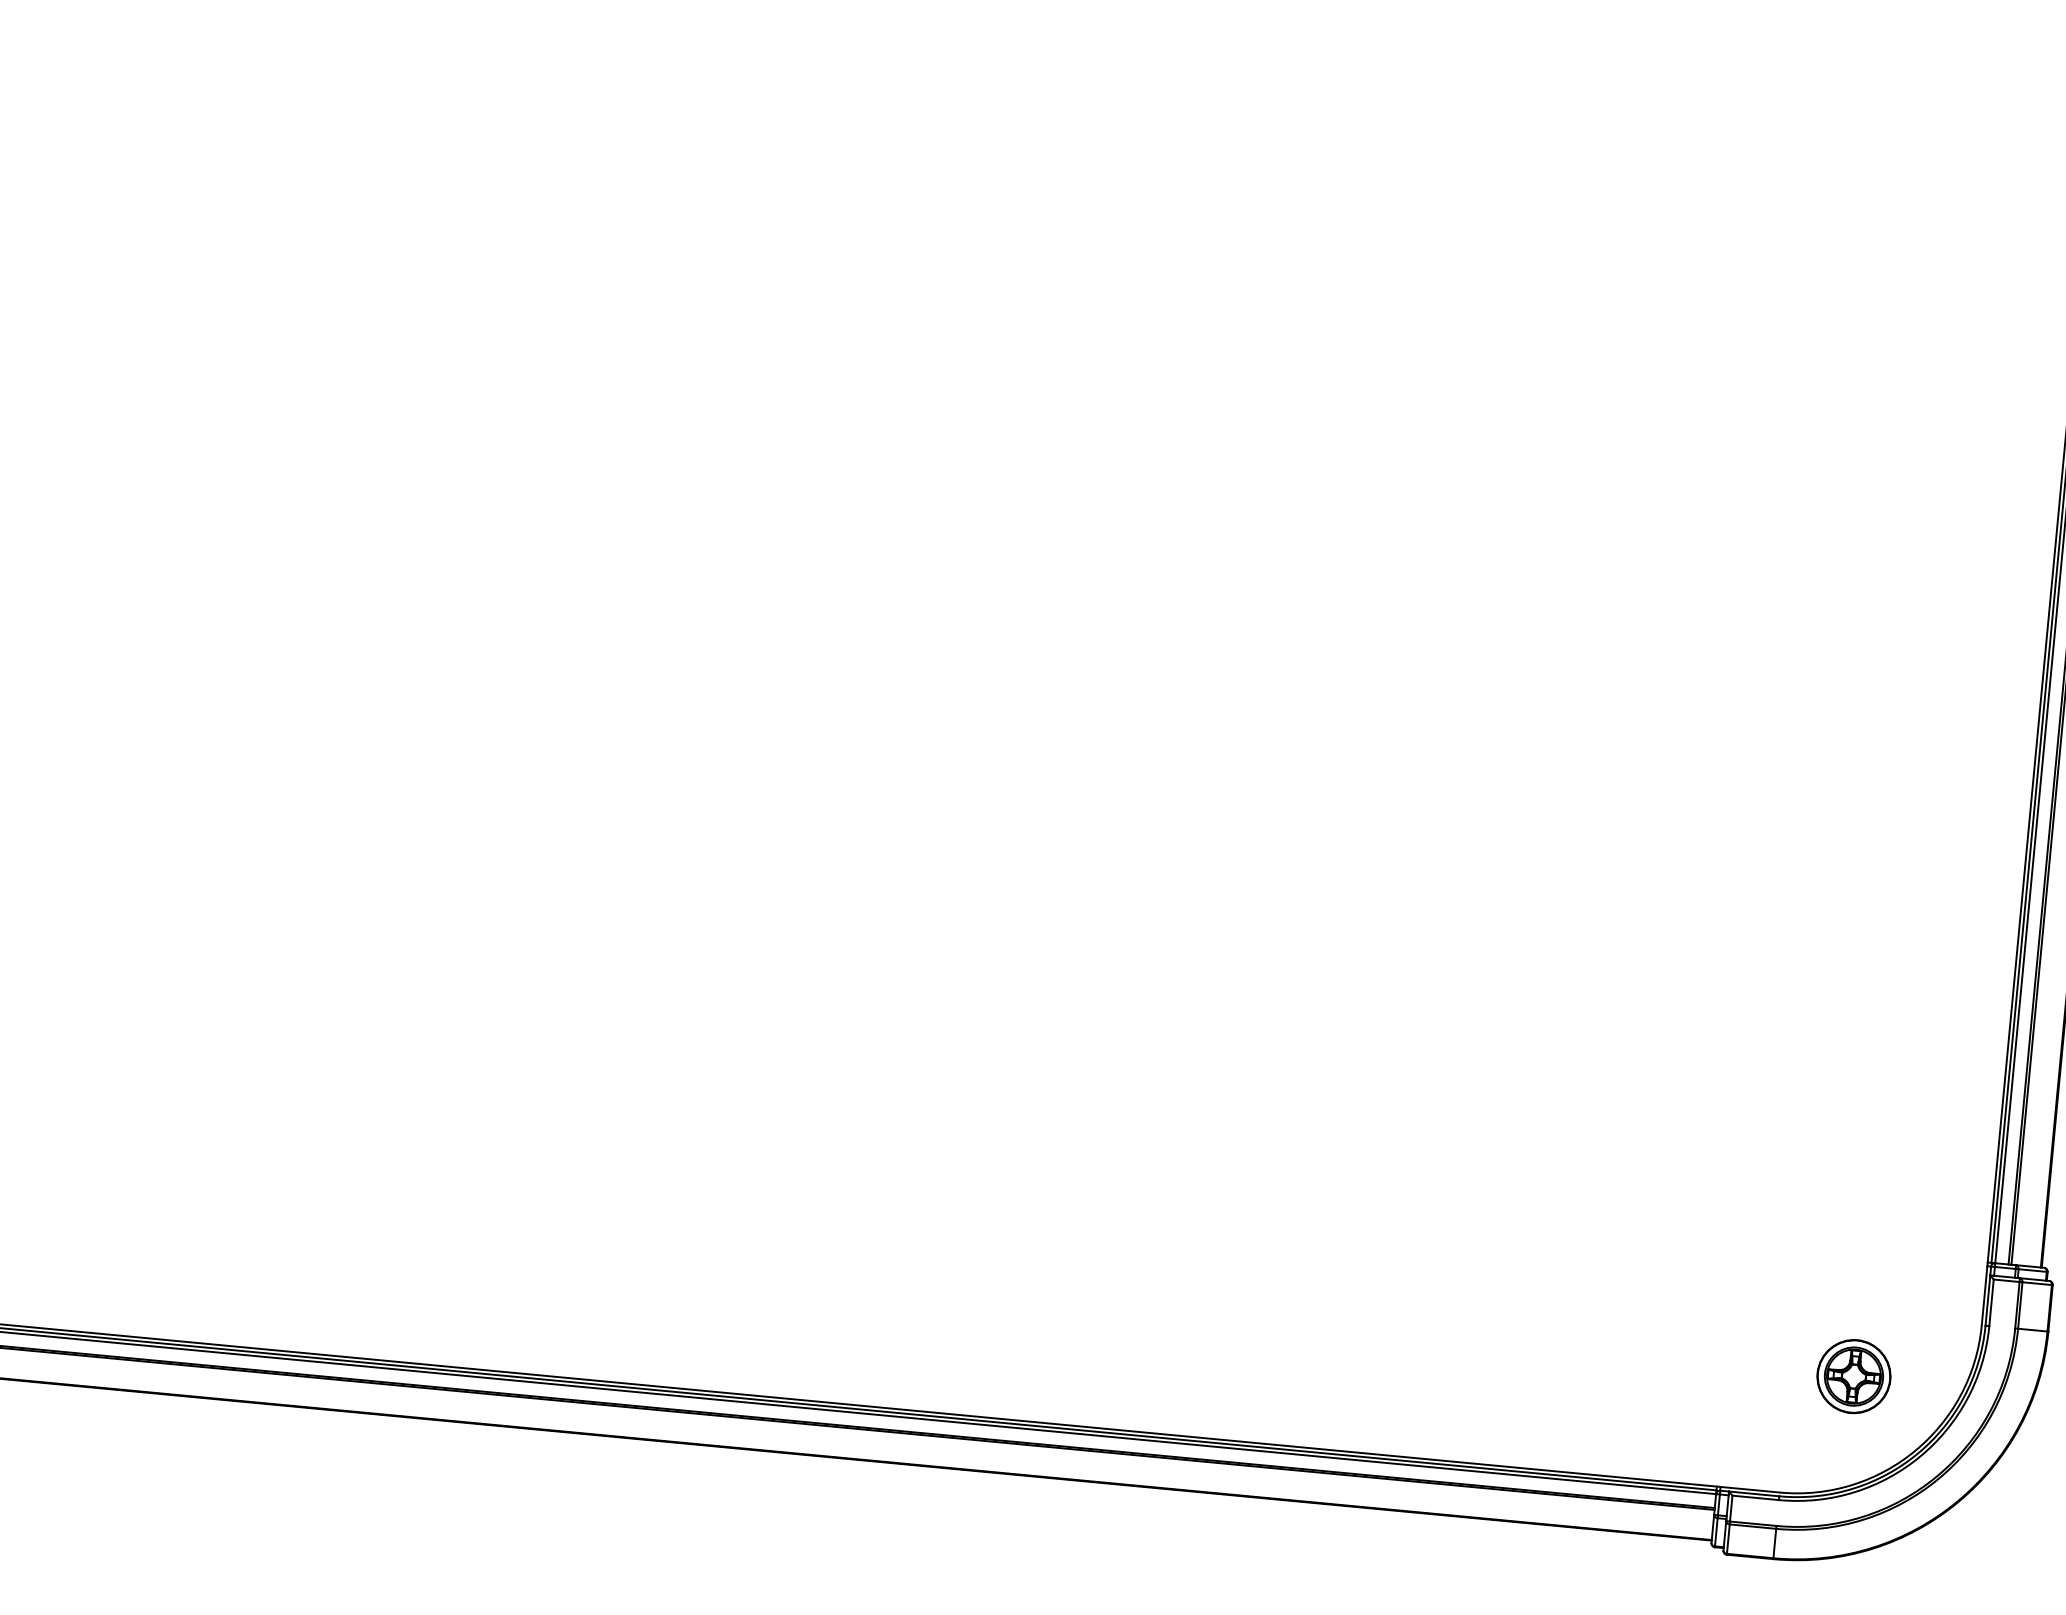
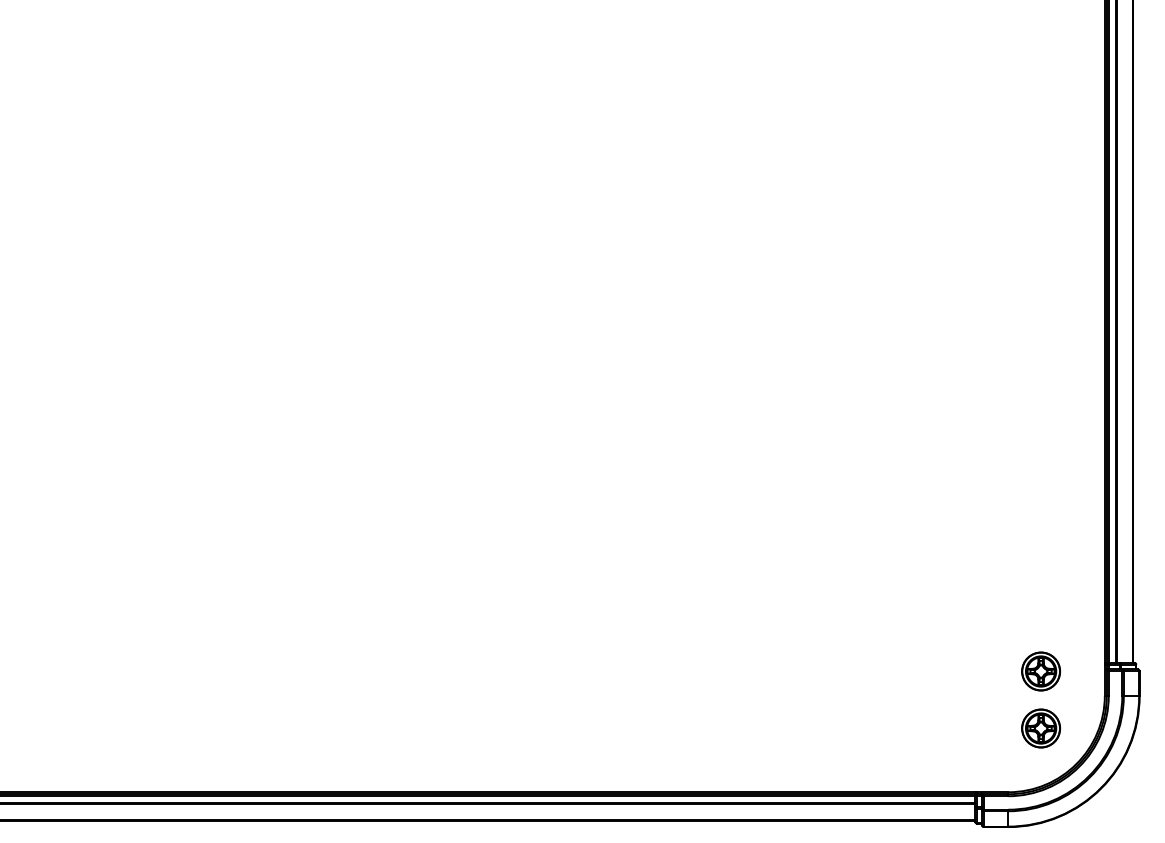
part: (1863, 1267) -> (1040, 671), added

